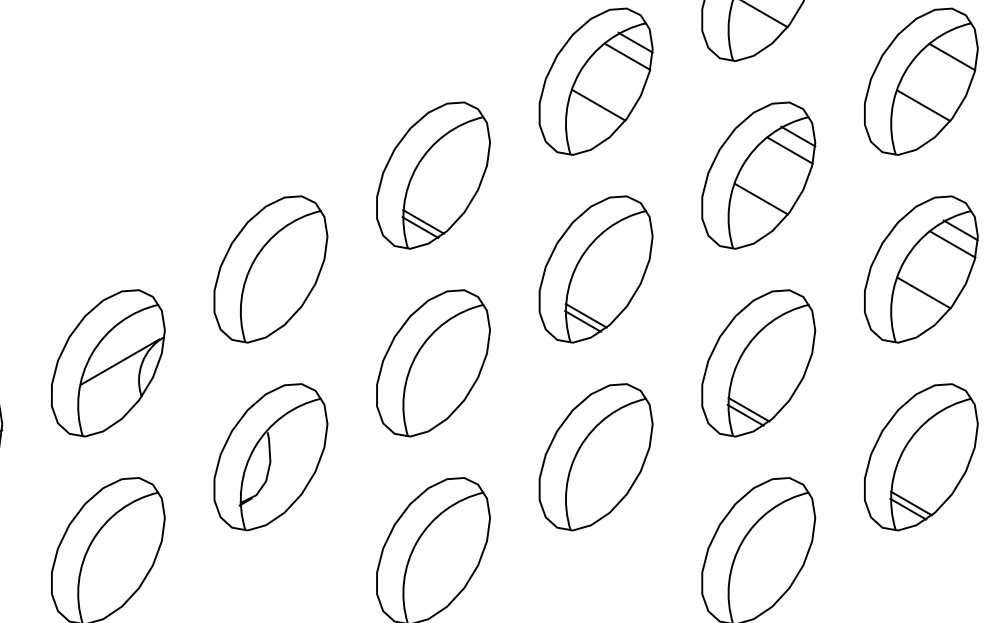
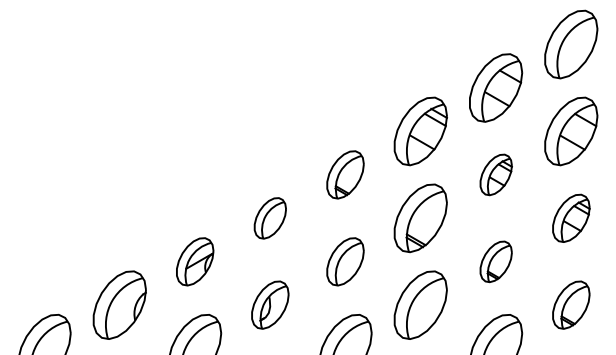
part: (433, 174) -> (345, 174), size x0.7
part: (759, 174) -> (496, 174), size x0.6
part: (271, 269) -> (270, 218), size x0.6
part: (921, 269) -> (571, 218), size x0.7
part: (109, 362) -> (195, 261), size x0.7
part: (433, 362) -> (345, 261), size x0.7
part: (759, 362) -> (496, 261), size x0.6
part: (271, 455) -> (270, 304), size x0.7
part: (921, 455) -> (571, 304), size x0.7

